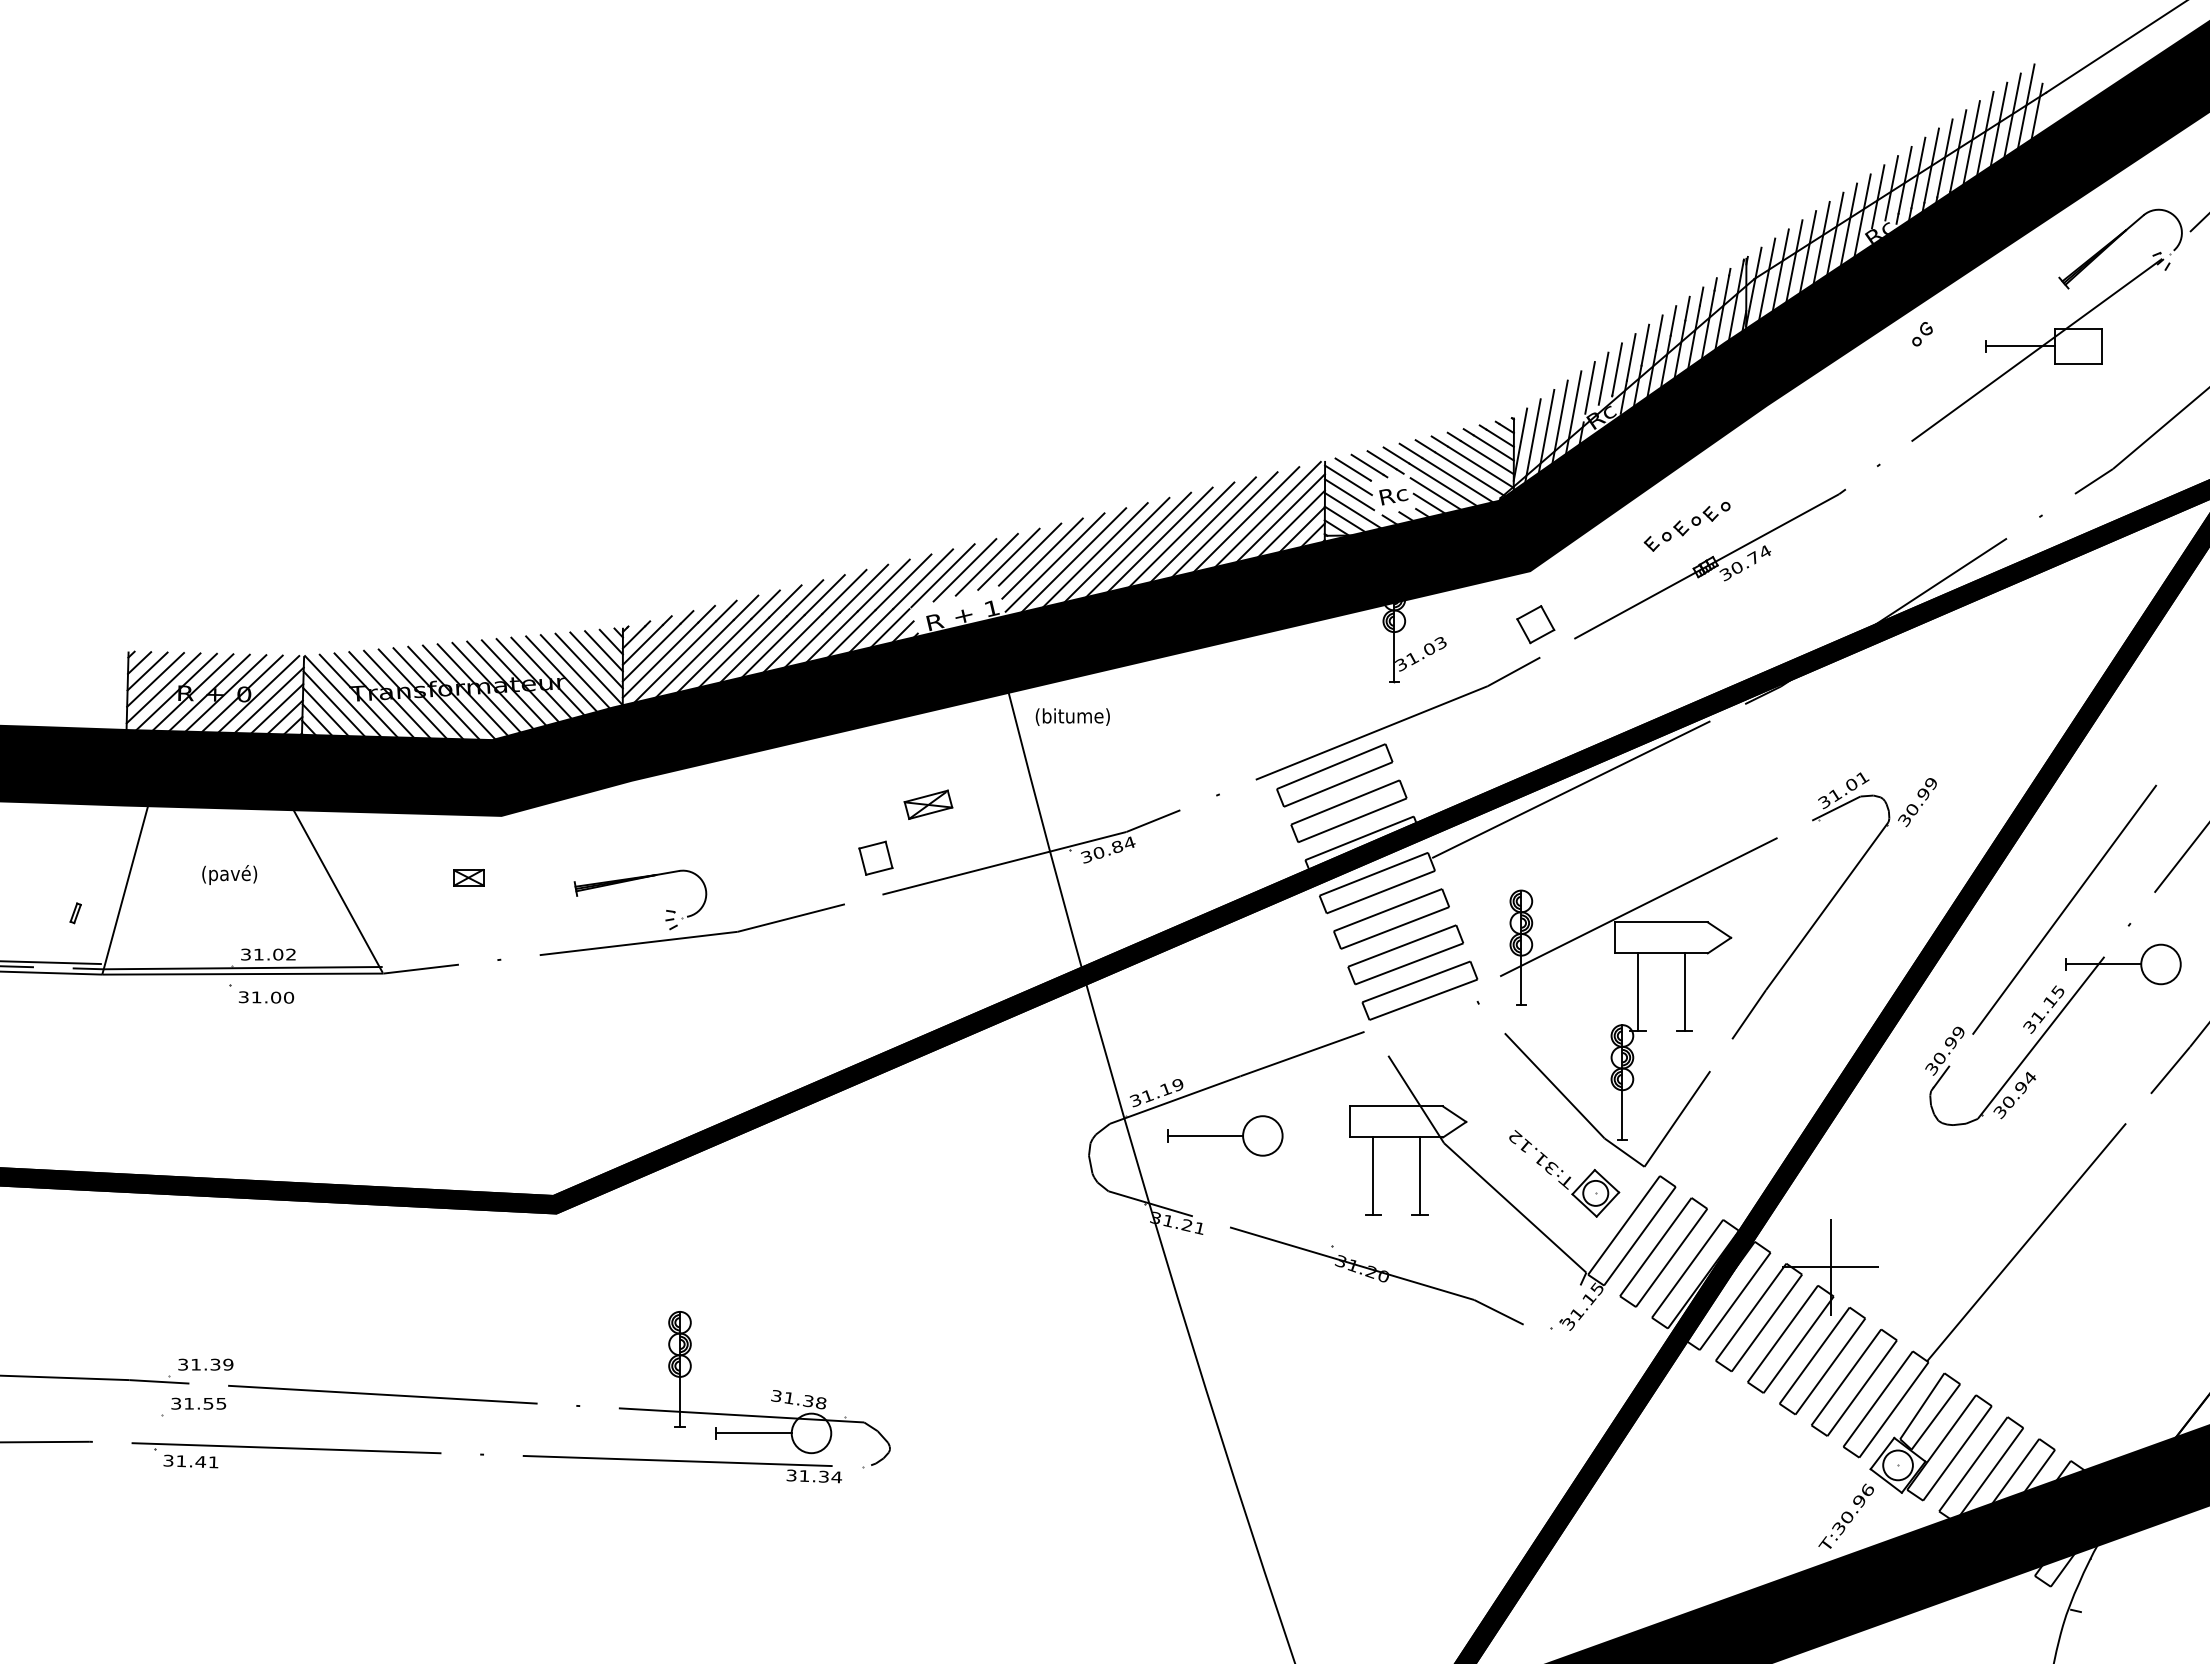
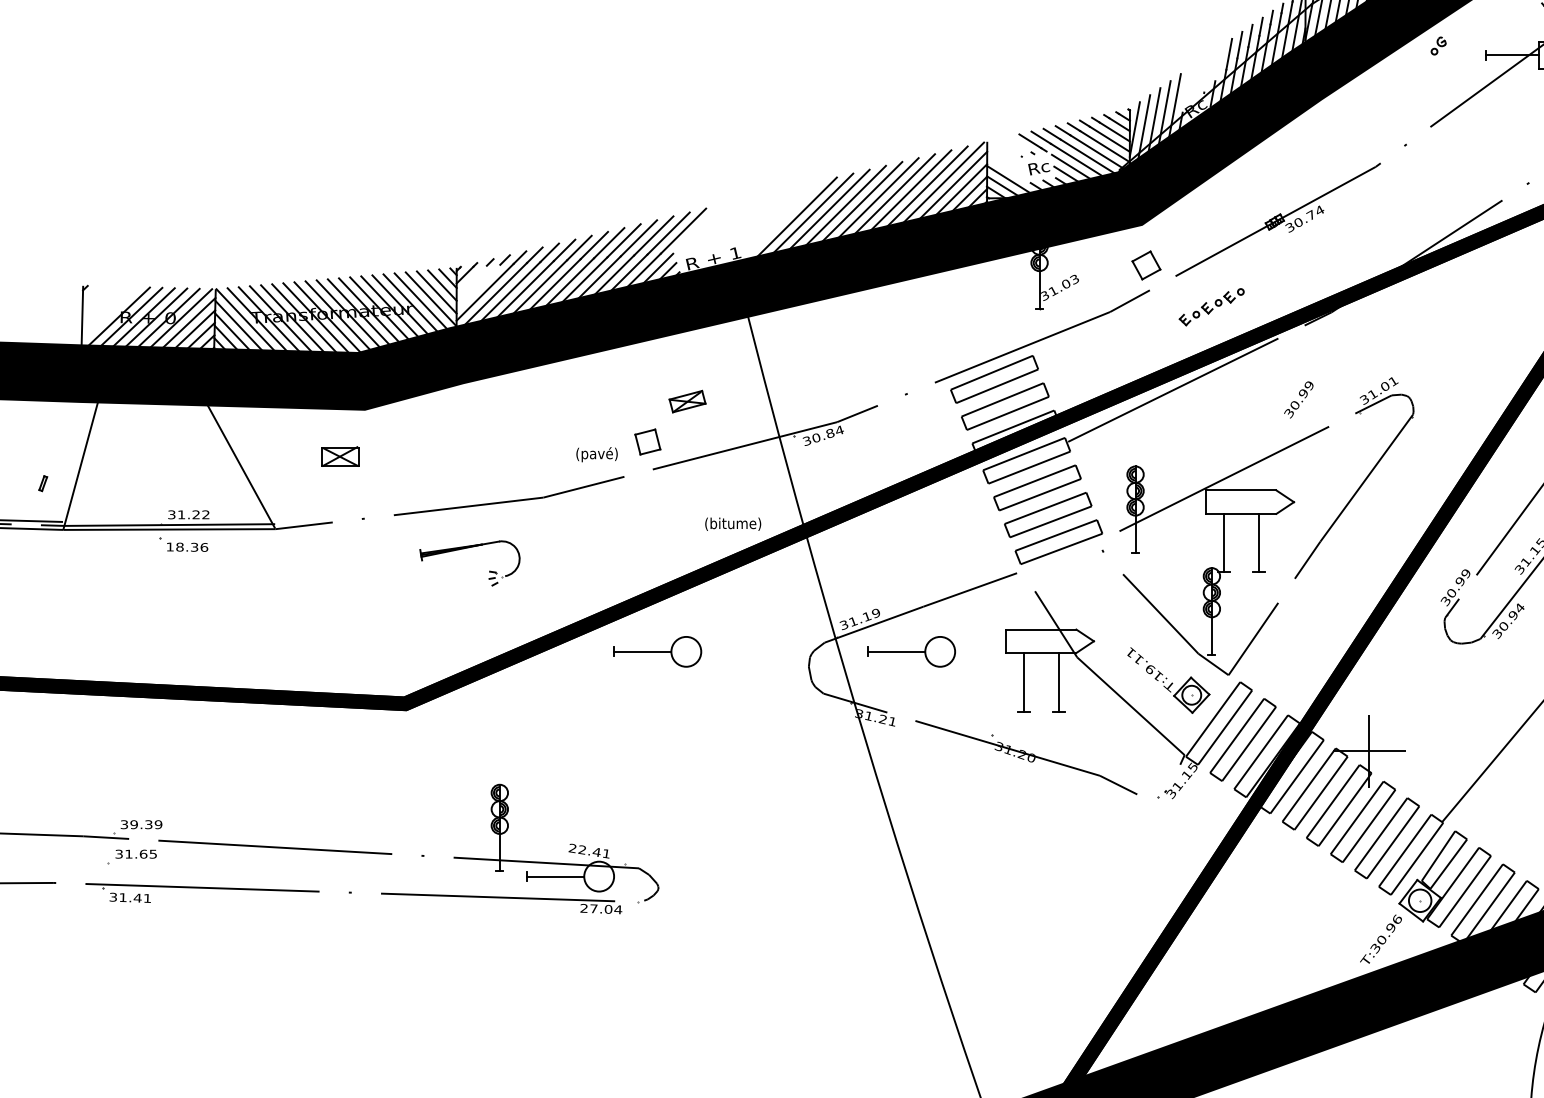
line: (1630, 357) -> (1218, 63), removed
line: (1617, 369) -> (1208, 72), removed
line: (1603, 378) -> (1197, 79), removed
line: (1589, 387) -> (1187, 86), removed
line: (1367, 464) -> (1019, 144), removed
line: (1352, 469) -> (1007, 148), removed
line: (1348, 480) -> (1004, 156), removed
line: (1349, 494) -> (1005, 167), removed
part: (1686, 526) -> (1211, 306), moved
line: (1029, 554) -> (763, 212), removed
line: (1008, 558) -> (748, 215), removed
line: (1042, 558) -> (773, 215), removed
line: (1054, 562) -> (782, 218), removed
line: (986, 564) -> (731, 220), removed
line: (964, 570) -> (714, 224), removed
line: (942, 575) -> (698, 228), removed
line: (642, 644) -> (471, 280), removed
line: (651, 652) -> (478, 286), removed
line: (139, 662) -> (91, 294), removed
line: (147, 671) -> (97, 300), removed
line: (155, 679) -> (103, 306), removed
line: (163, 688) -> (109, 313), removed
text: (1072, 716) -> (732, 523), moved
text: (1917, 802) -> (1298, 399), moved
text: (229, 874) -> (596, 454), moved
part: (468, 877) -> (340, 456), size x1.6
part: (635, 880) -> (466, 548), moved
text: (278, 954) -> (196, 514), 31.02 -> 31.22
text: (266, 997) -> (187, 547), 31.00 -> 18.36
part: (889, 1135) -> (658, 651), added
text: (1533, 1152) -> (1144, 664), T:31.12 -> T:19.11
text: (196, 1364) -> (134, 824), 31.39 -> 39.39
text: (798, 1399) -> (589, 850), 31.38 -> 22.41
text: (208, 1403) -> (143, 854), 31.55 -> 31.65
text: (807, 1476) -> (596, 909), 31.34 -> 27.04

